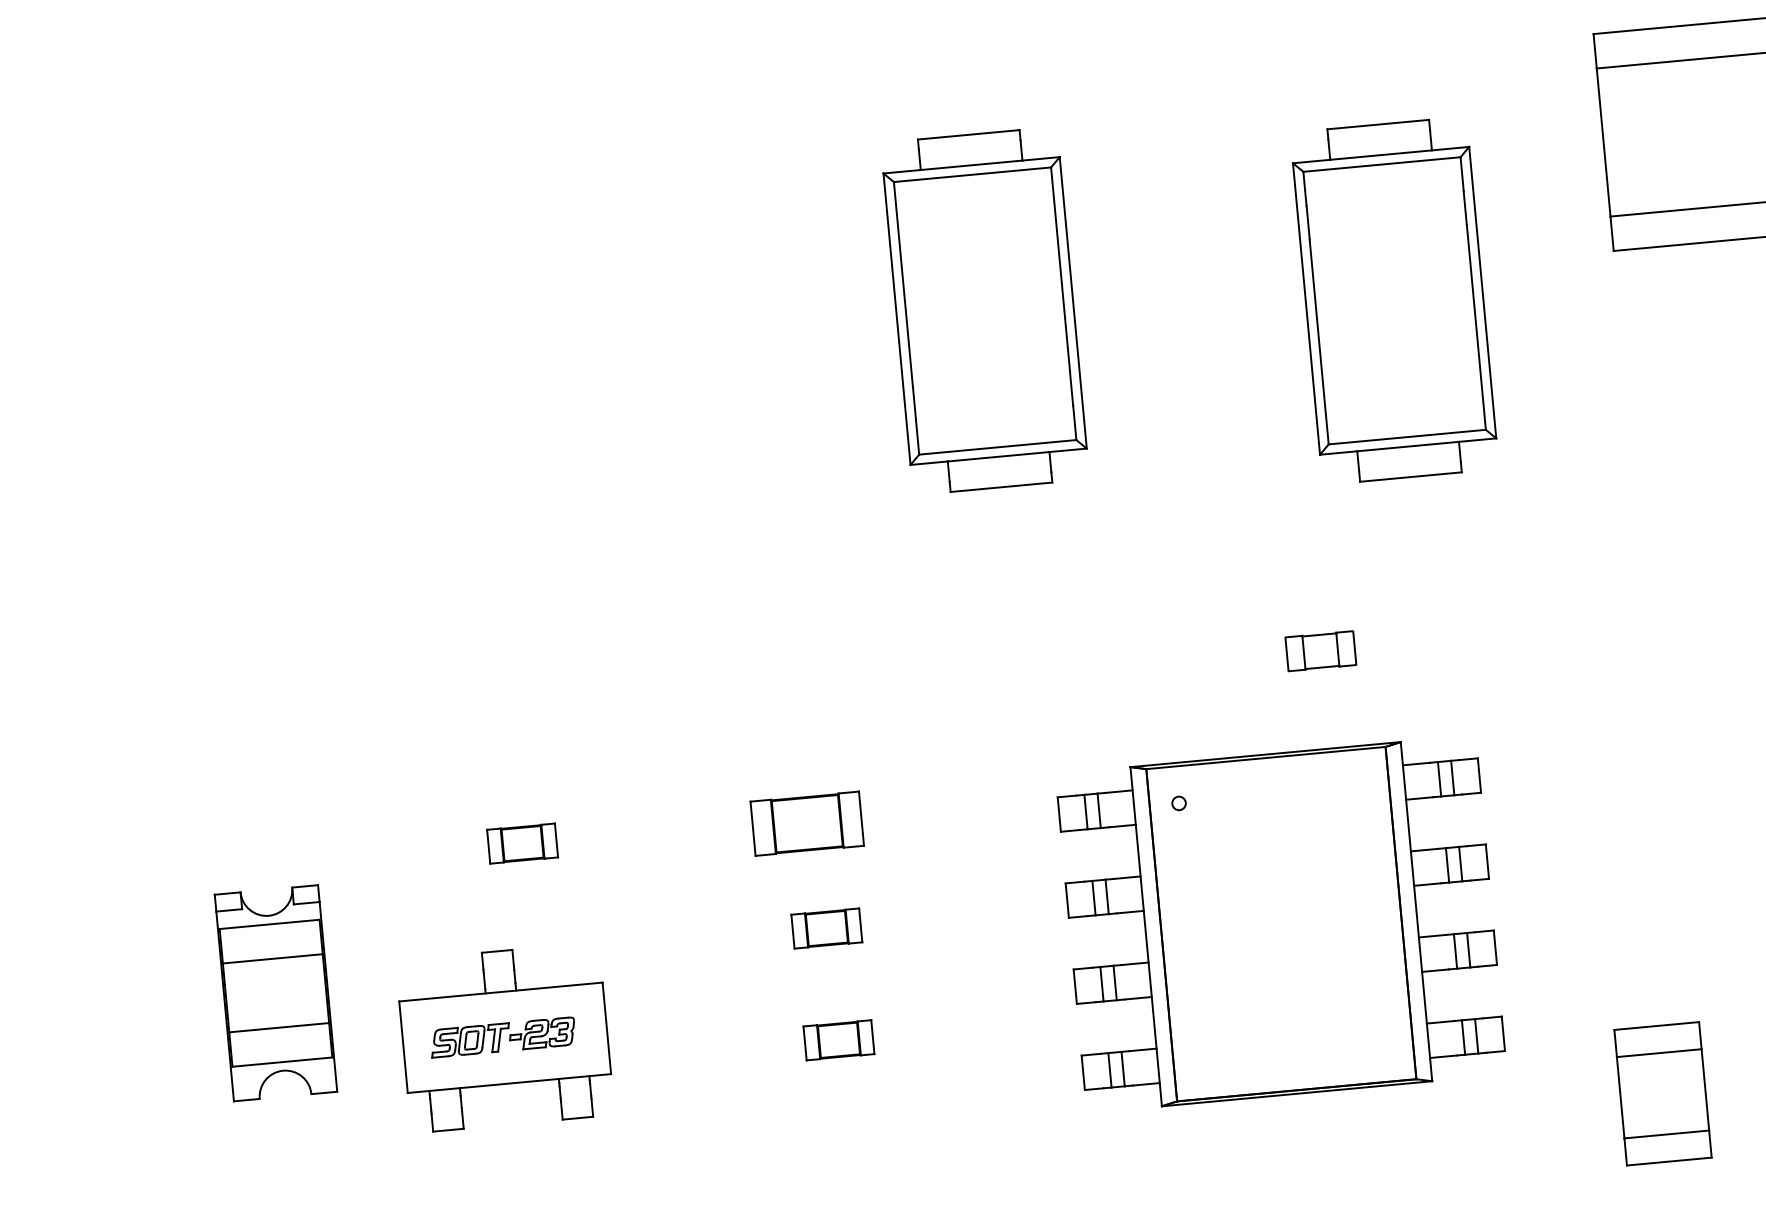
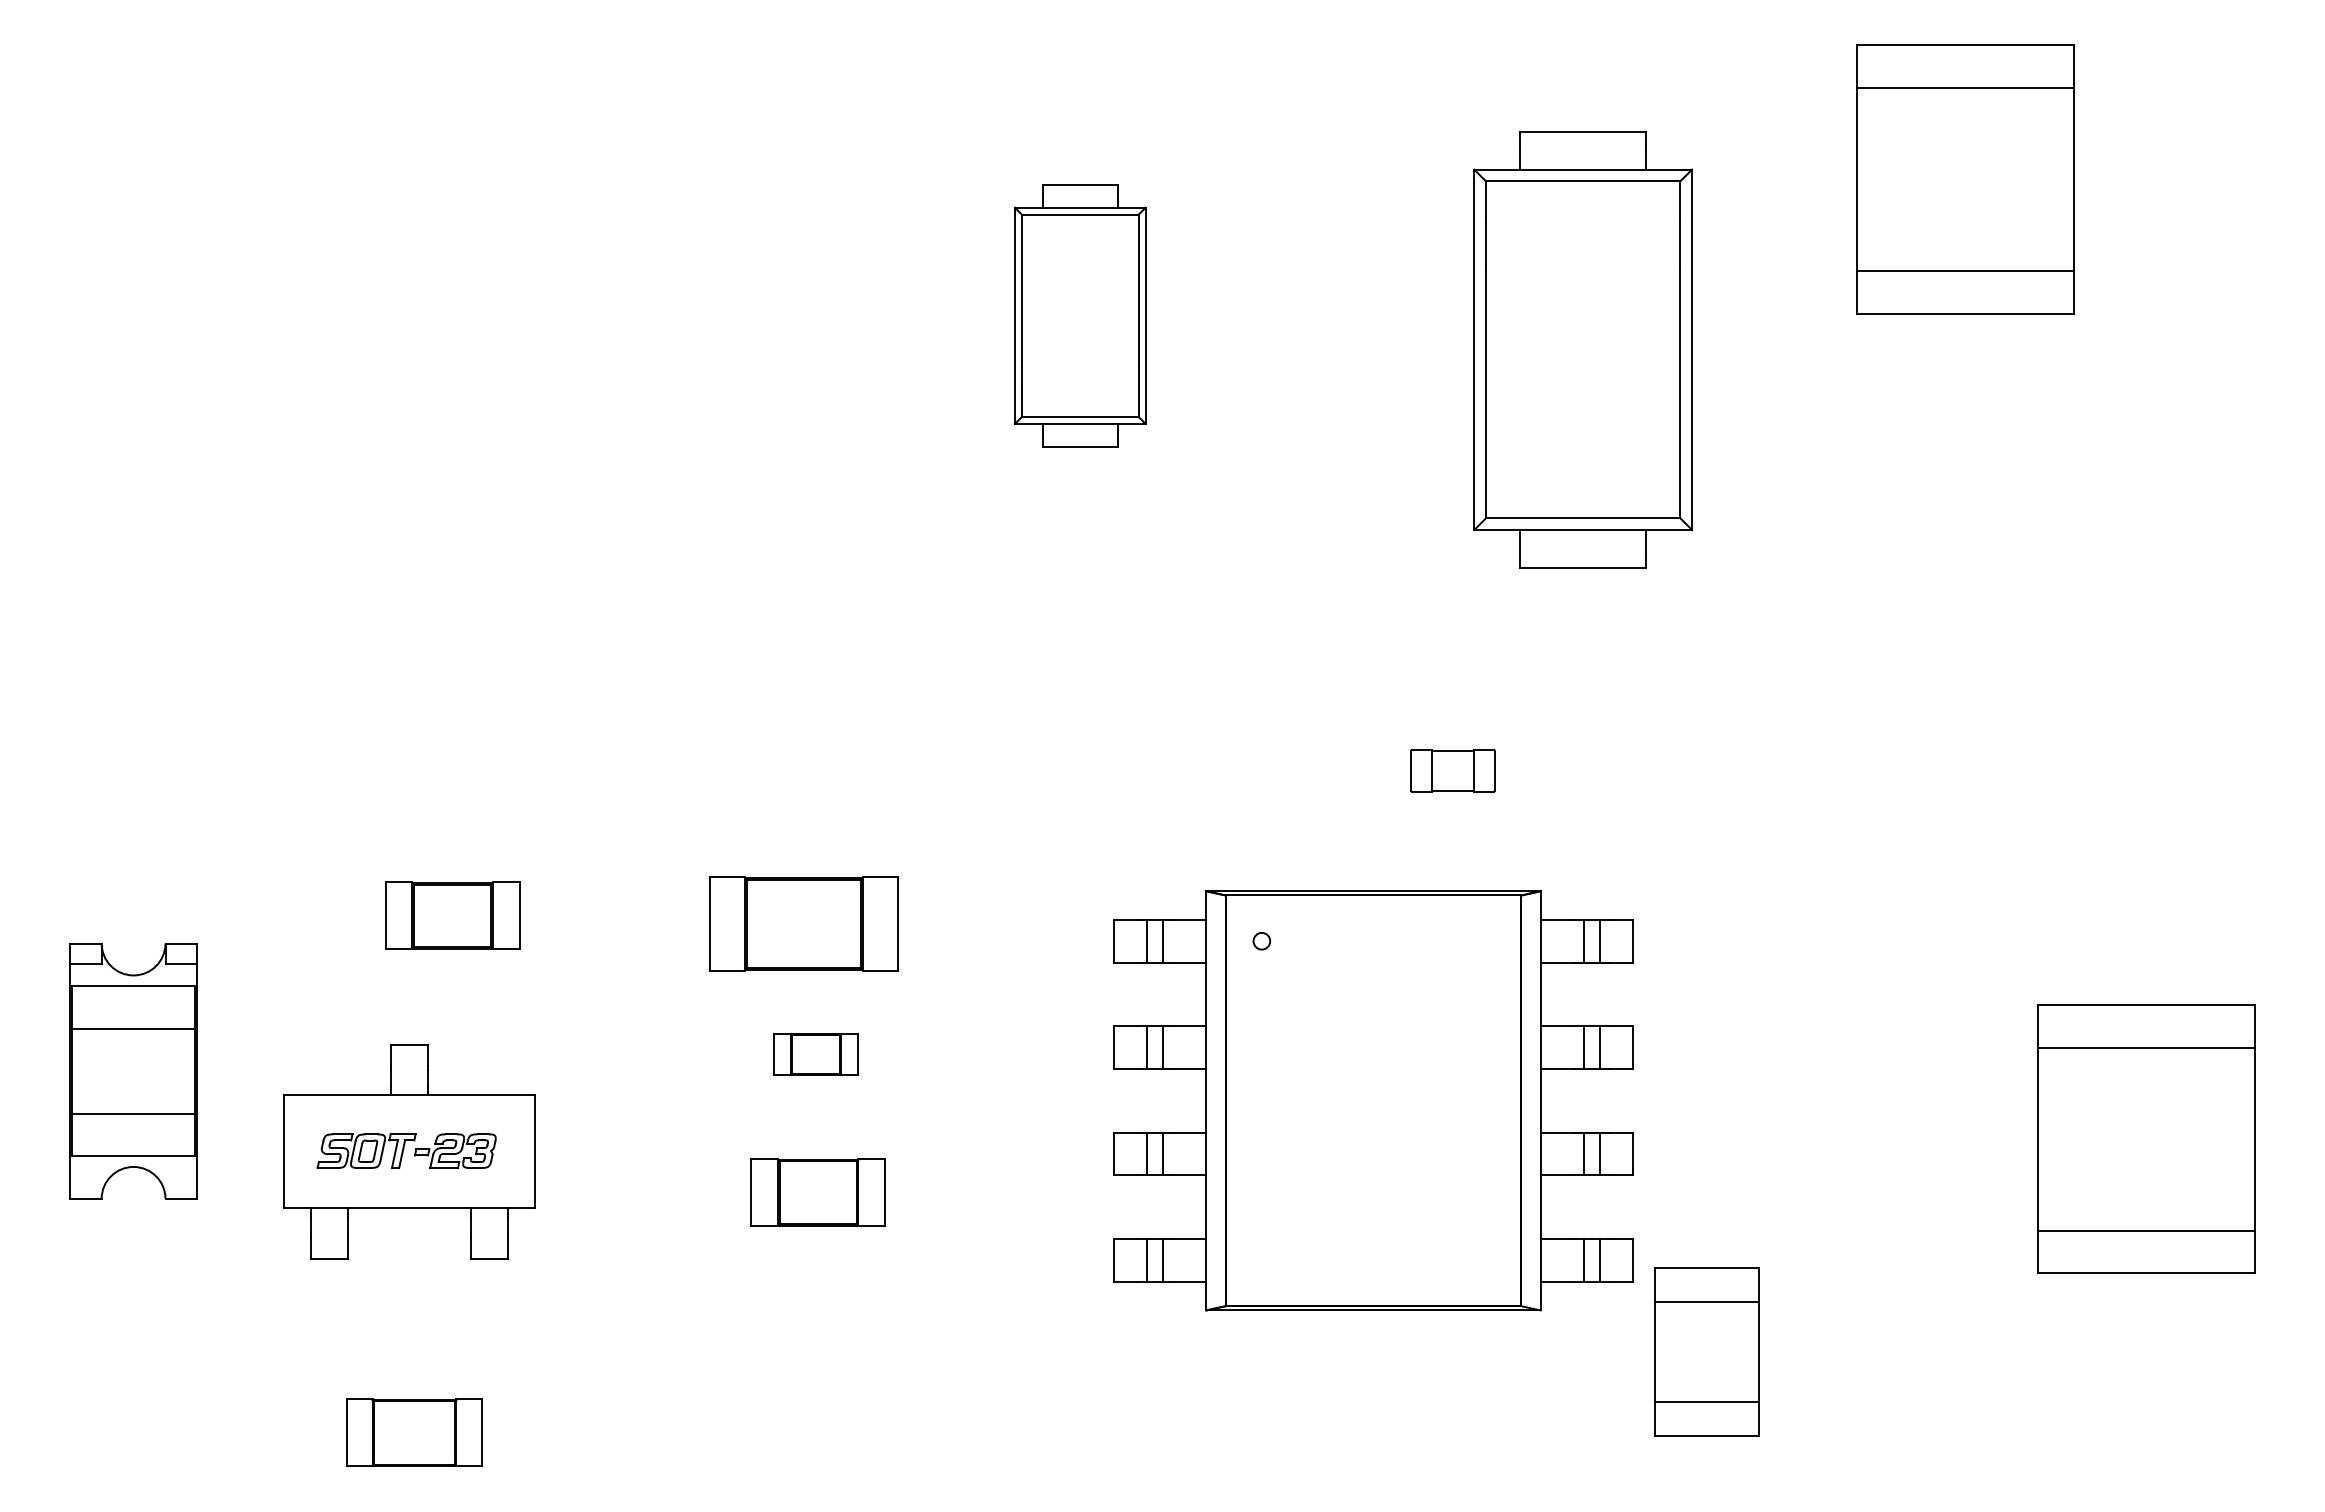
part: (985, 310) -> (1080, 315), size x0.6
part: (806, 823) -> (803, 923), size x1.4
part: (522, 843) -> (452, 915), size x1.6
part: (838, 1040) -> (817, 1192), size x1.6
part: (1662, 1093) -> (1706, 1351), moved

